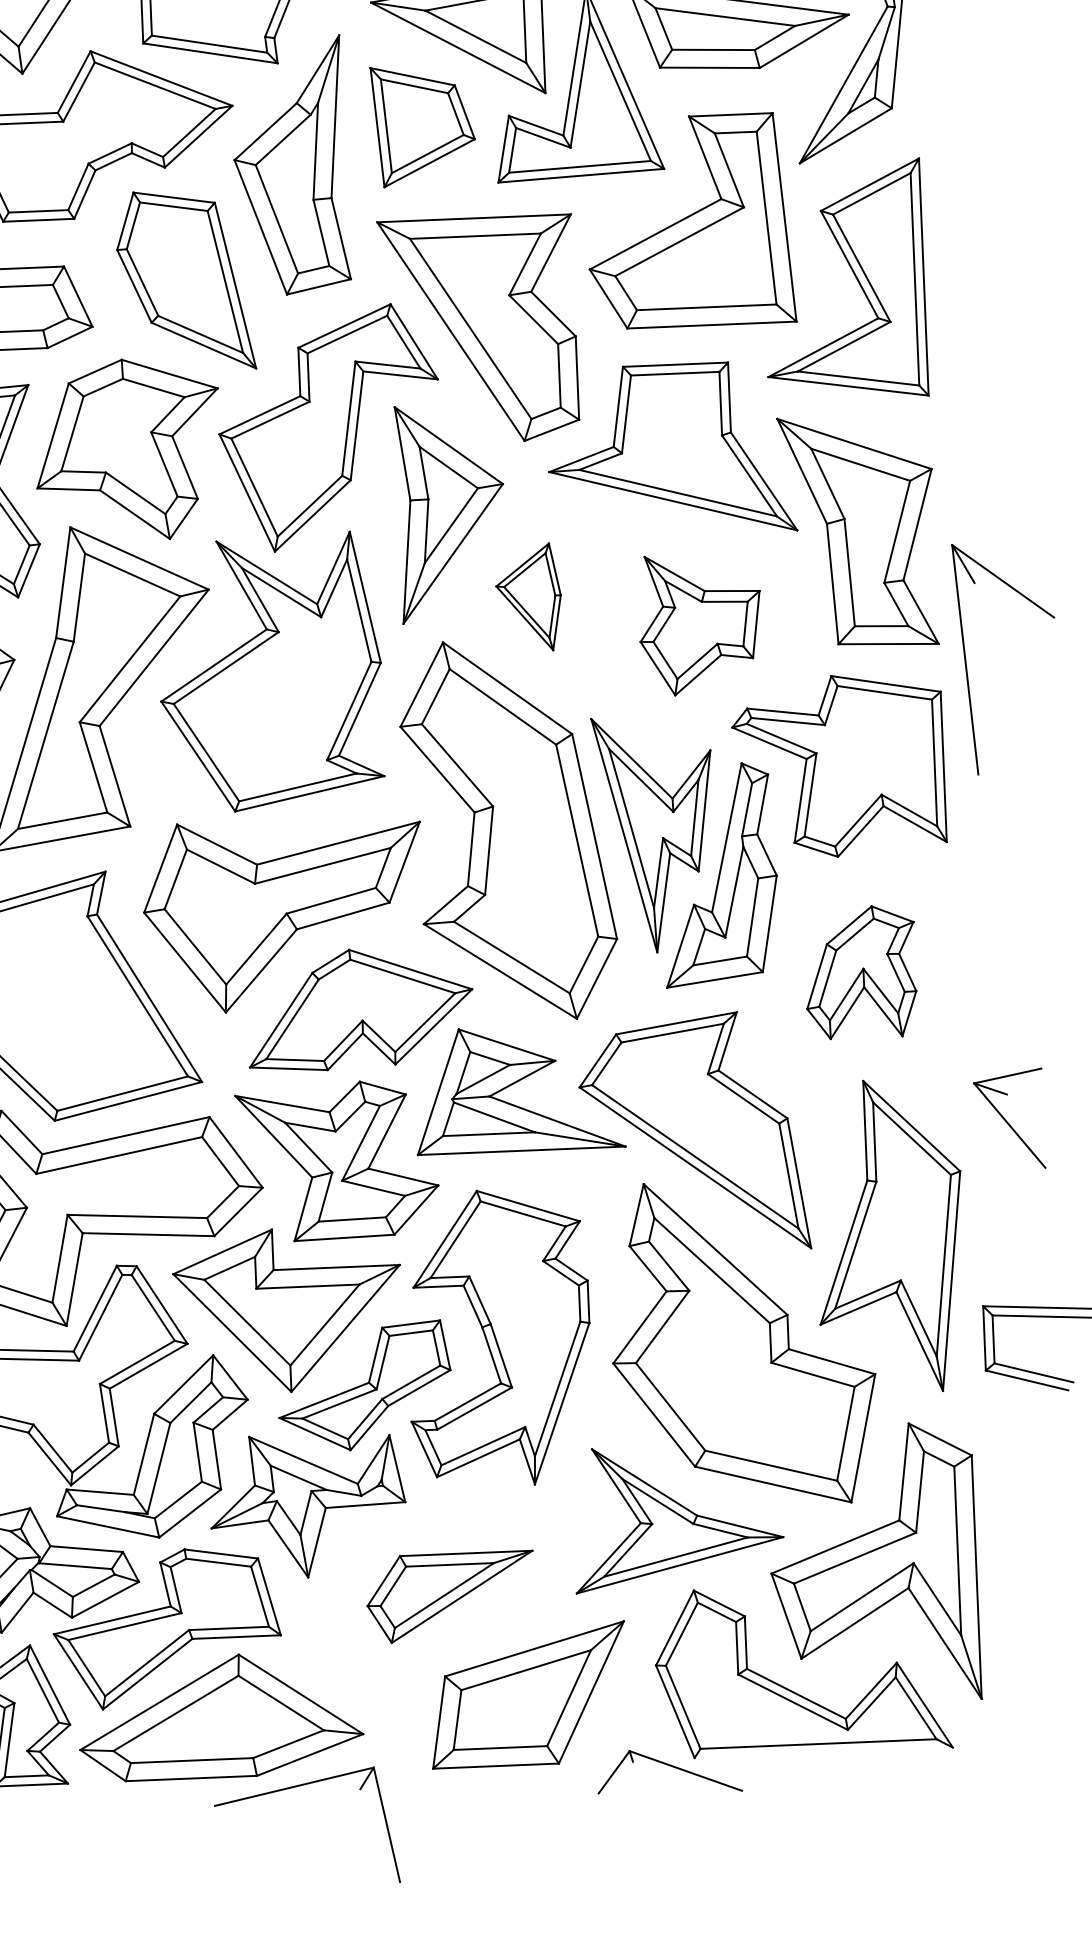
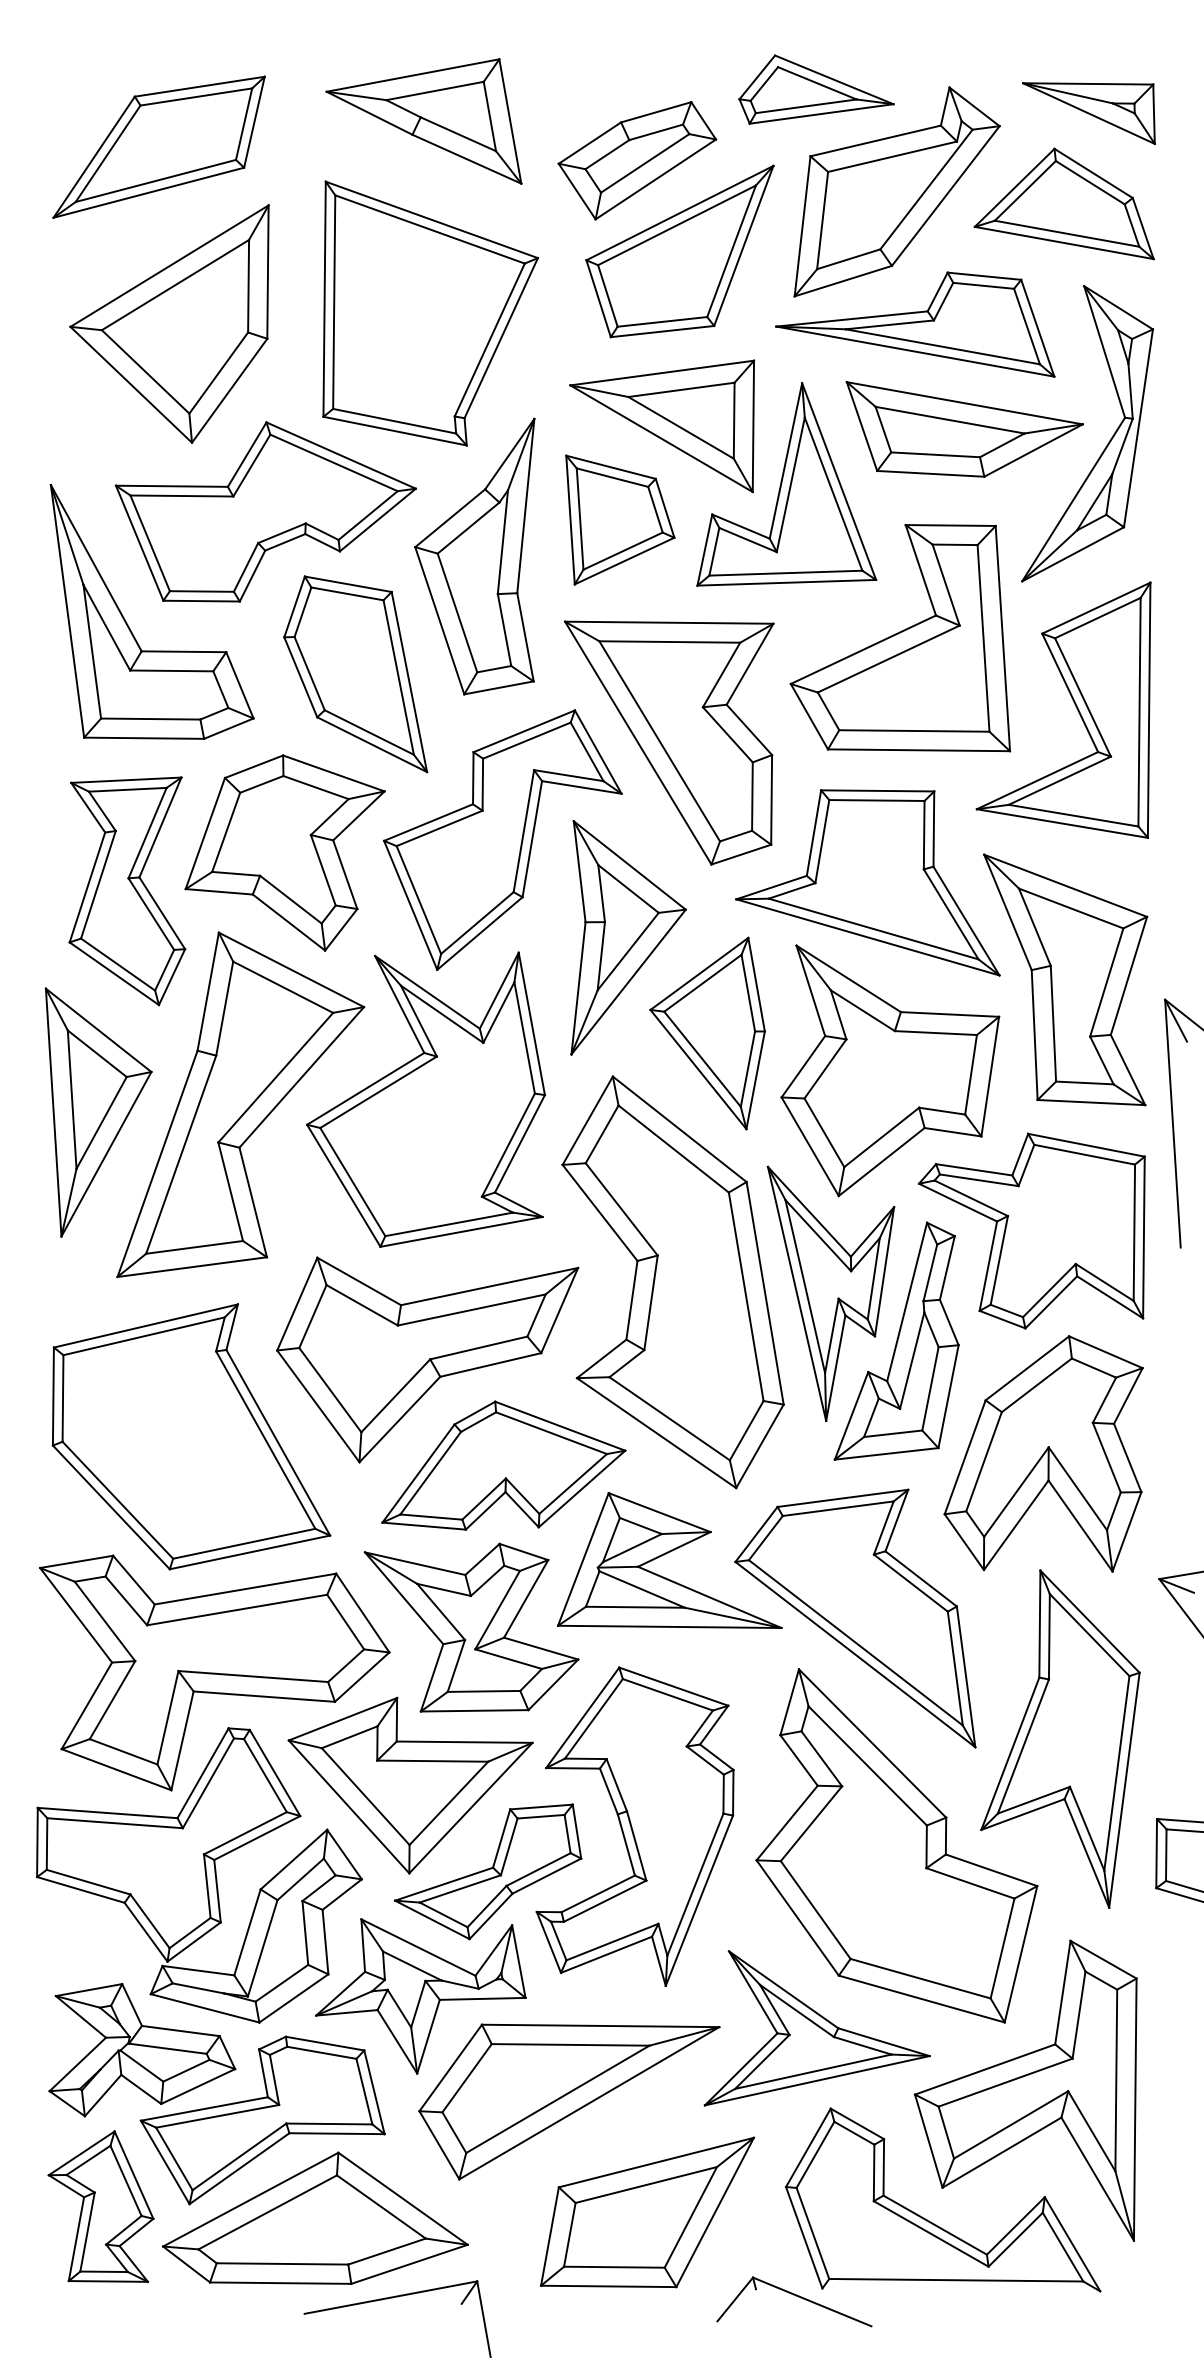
part: (528, 598) -> (707, 1033), size x1.67
part: (700, 623) -> (890, 1070), size x1.67
part: (860, 972) -> (1043, 1453), size x1.67
part: (450, 1596) -> (569, 2101), size x1.67

